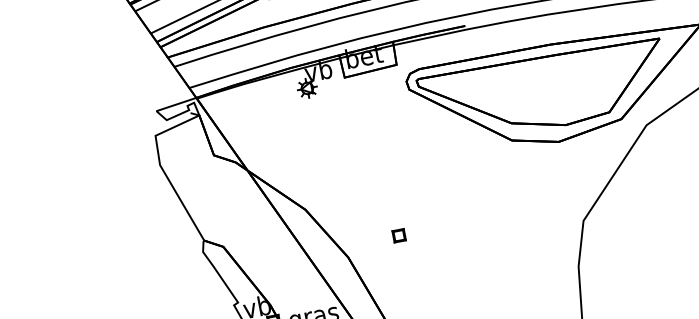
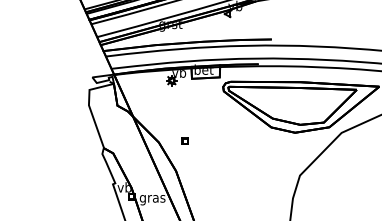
part: (397, 235) -> (184, 140), moved

